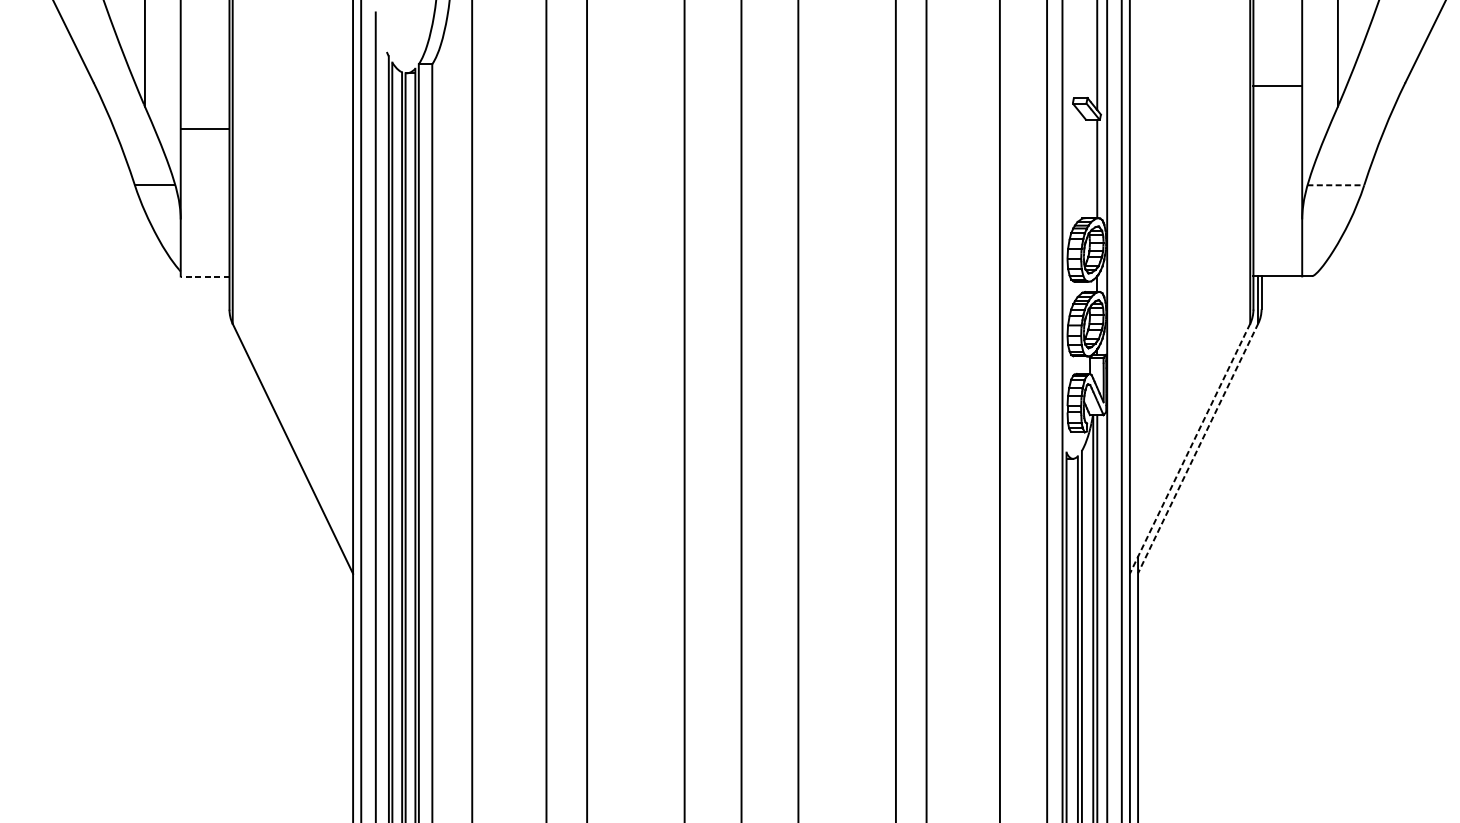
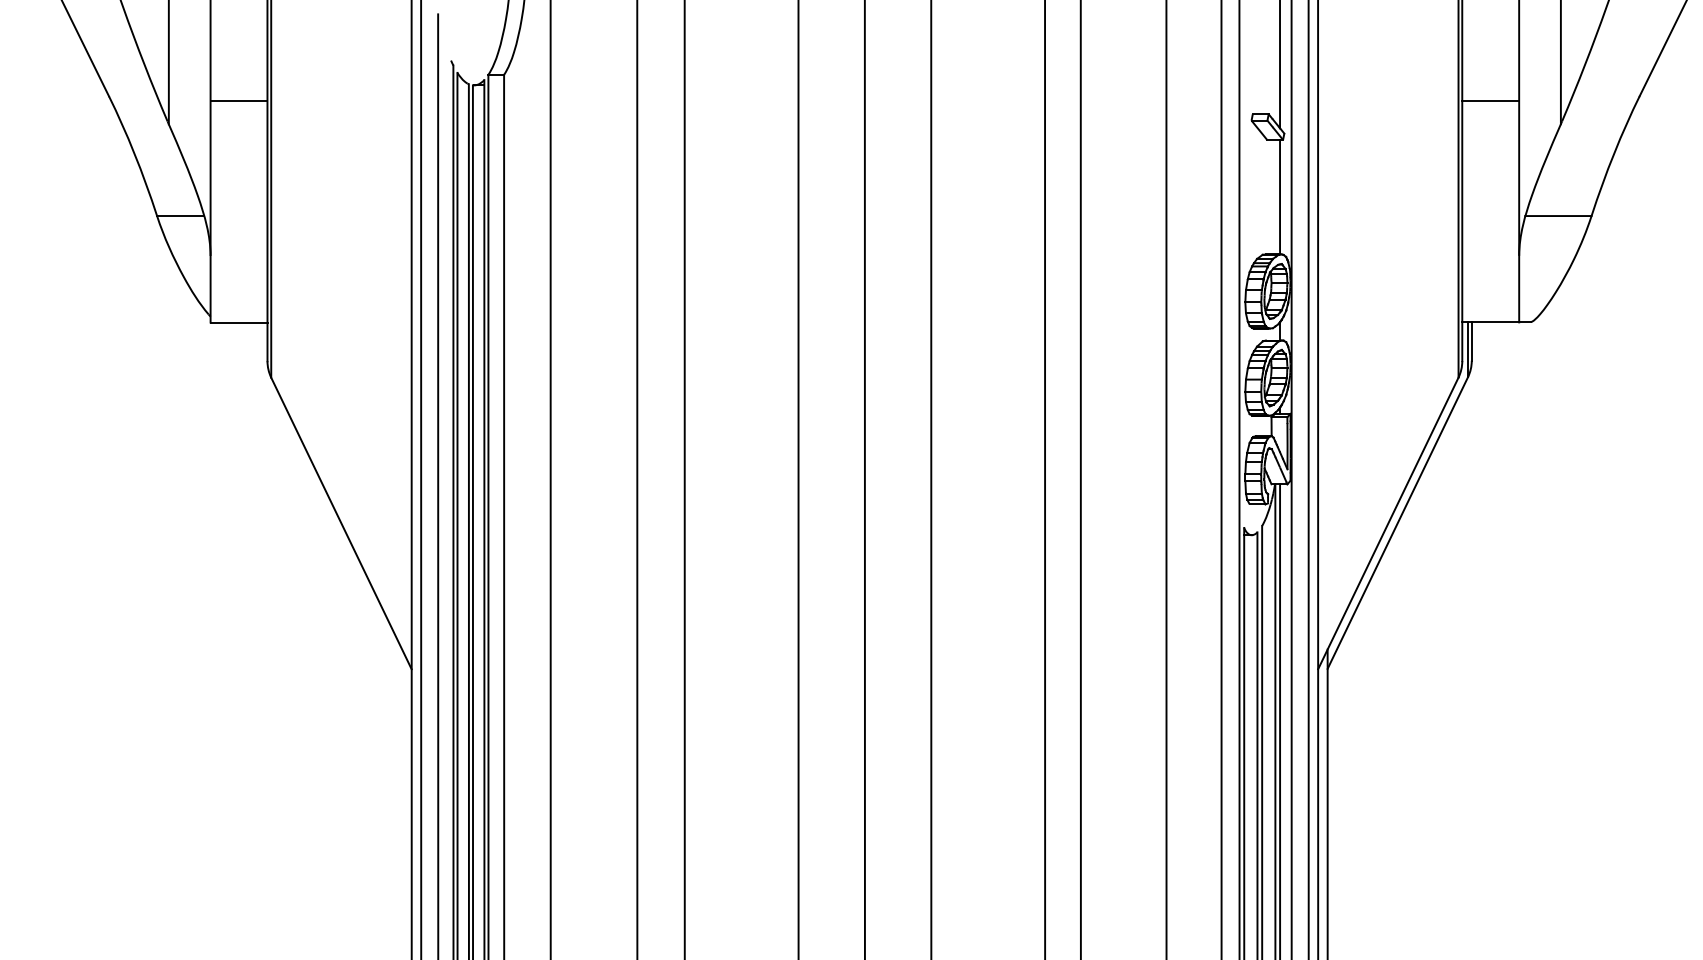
line: (204, 129) -> (238, 100), moved
line: (1335, 185) -> (1558, 216), dashed -> solid
line: (204, 276) -> (238, 322), dashed -> solid
line: (1190, 448) -> (1388, 523), dashed -> solid
line: (1197, 448) -> (1397, 523), dashed -> solid

